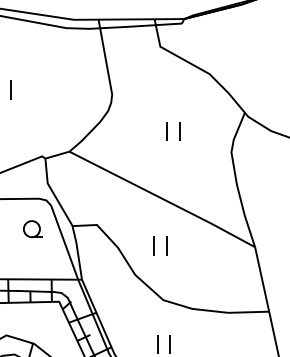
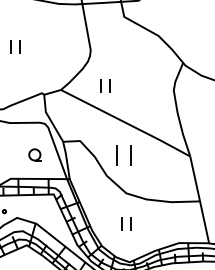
part: (173, 130) -> (105, 85), moved
part: (31, 228) -> (34, 154), moved
part: (160, 245) -> (124, 155), size x1.6

